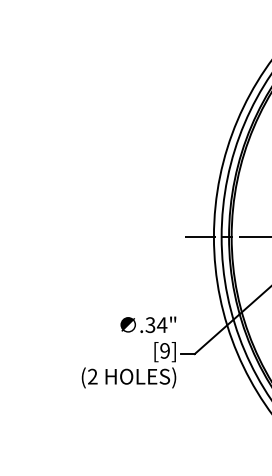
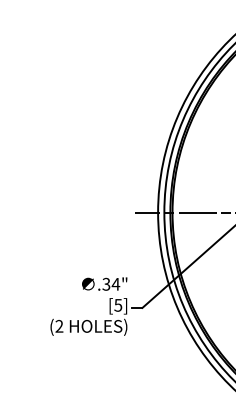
text: (165, 349) -> (118, 304), [9] -> [5]

